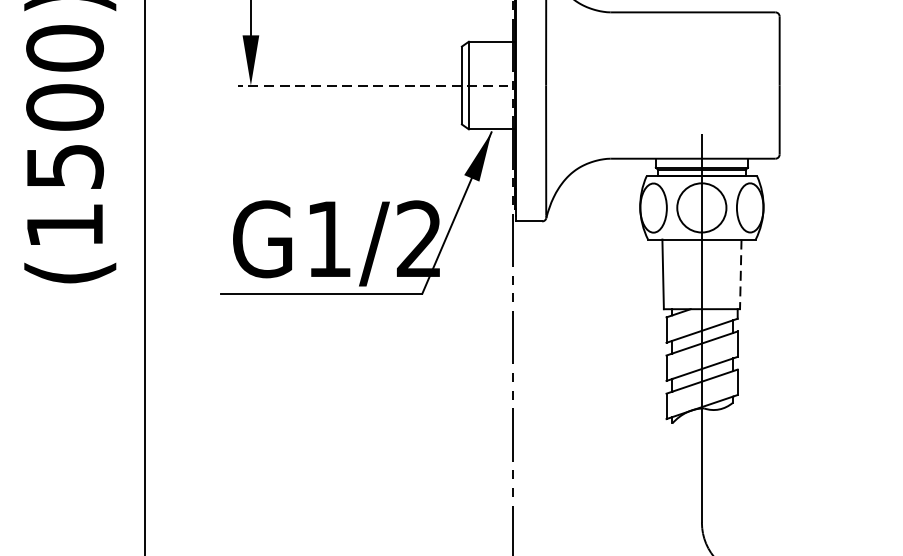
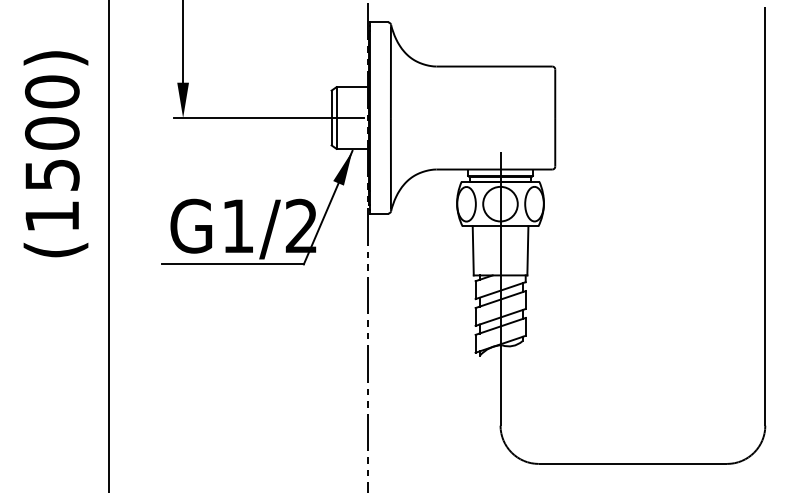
line: (372, 86) -> (268, 118), dashed -> solid
line: (740, 275) -> (527, 251), dashed -> solid

